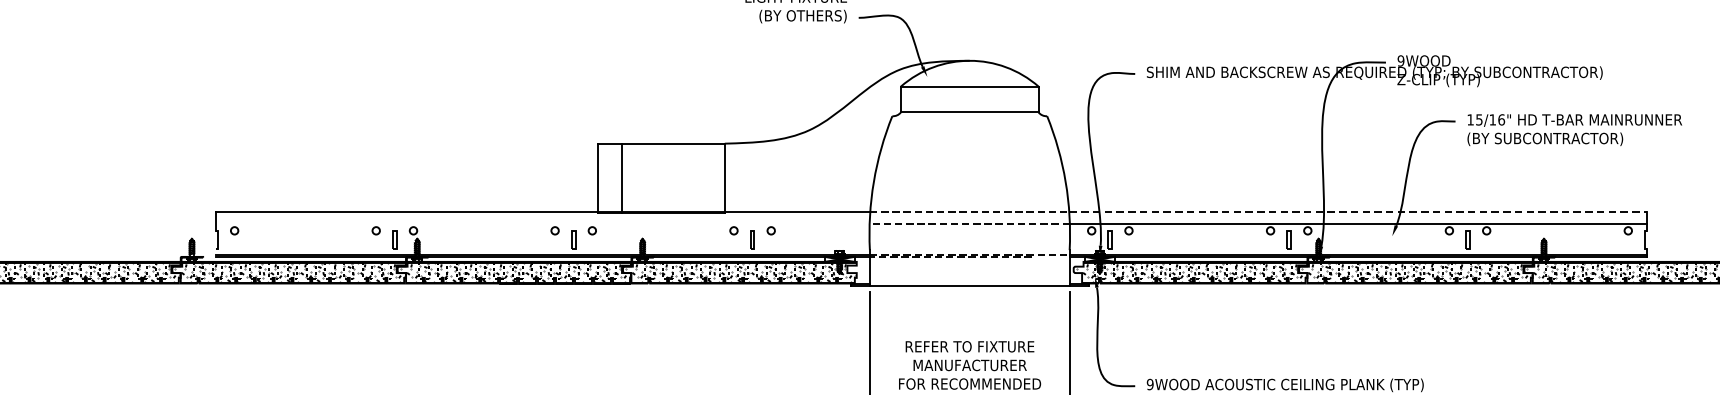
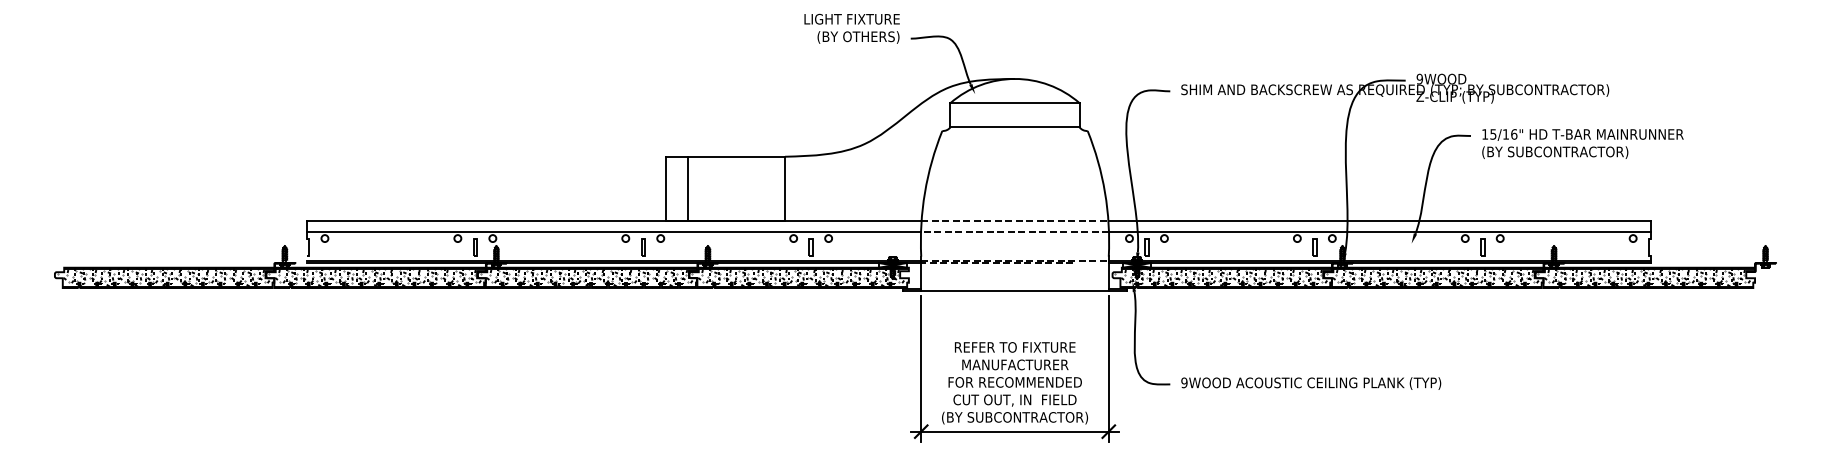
line: (1358, 212) -> (1379, 221), dashed -> solid
line: (542, 224) -> (613, 232), added

